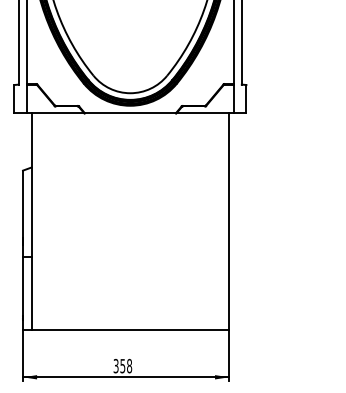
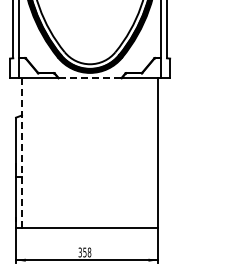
line: (129, 113) -> (89, 78), solid -> dashed
line: (32, 222) -> (22, 153), solid -> dashed

